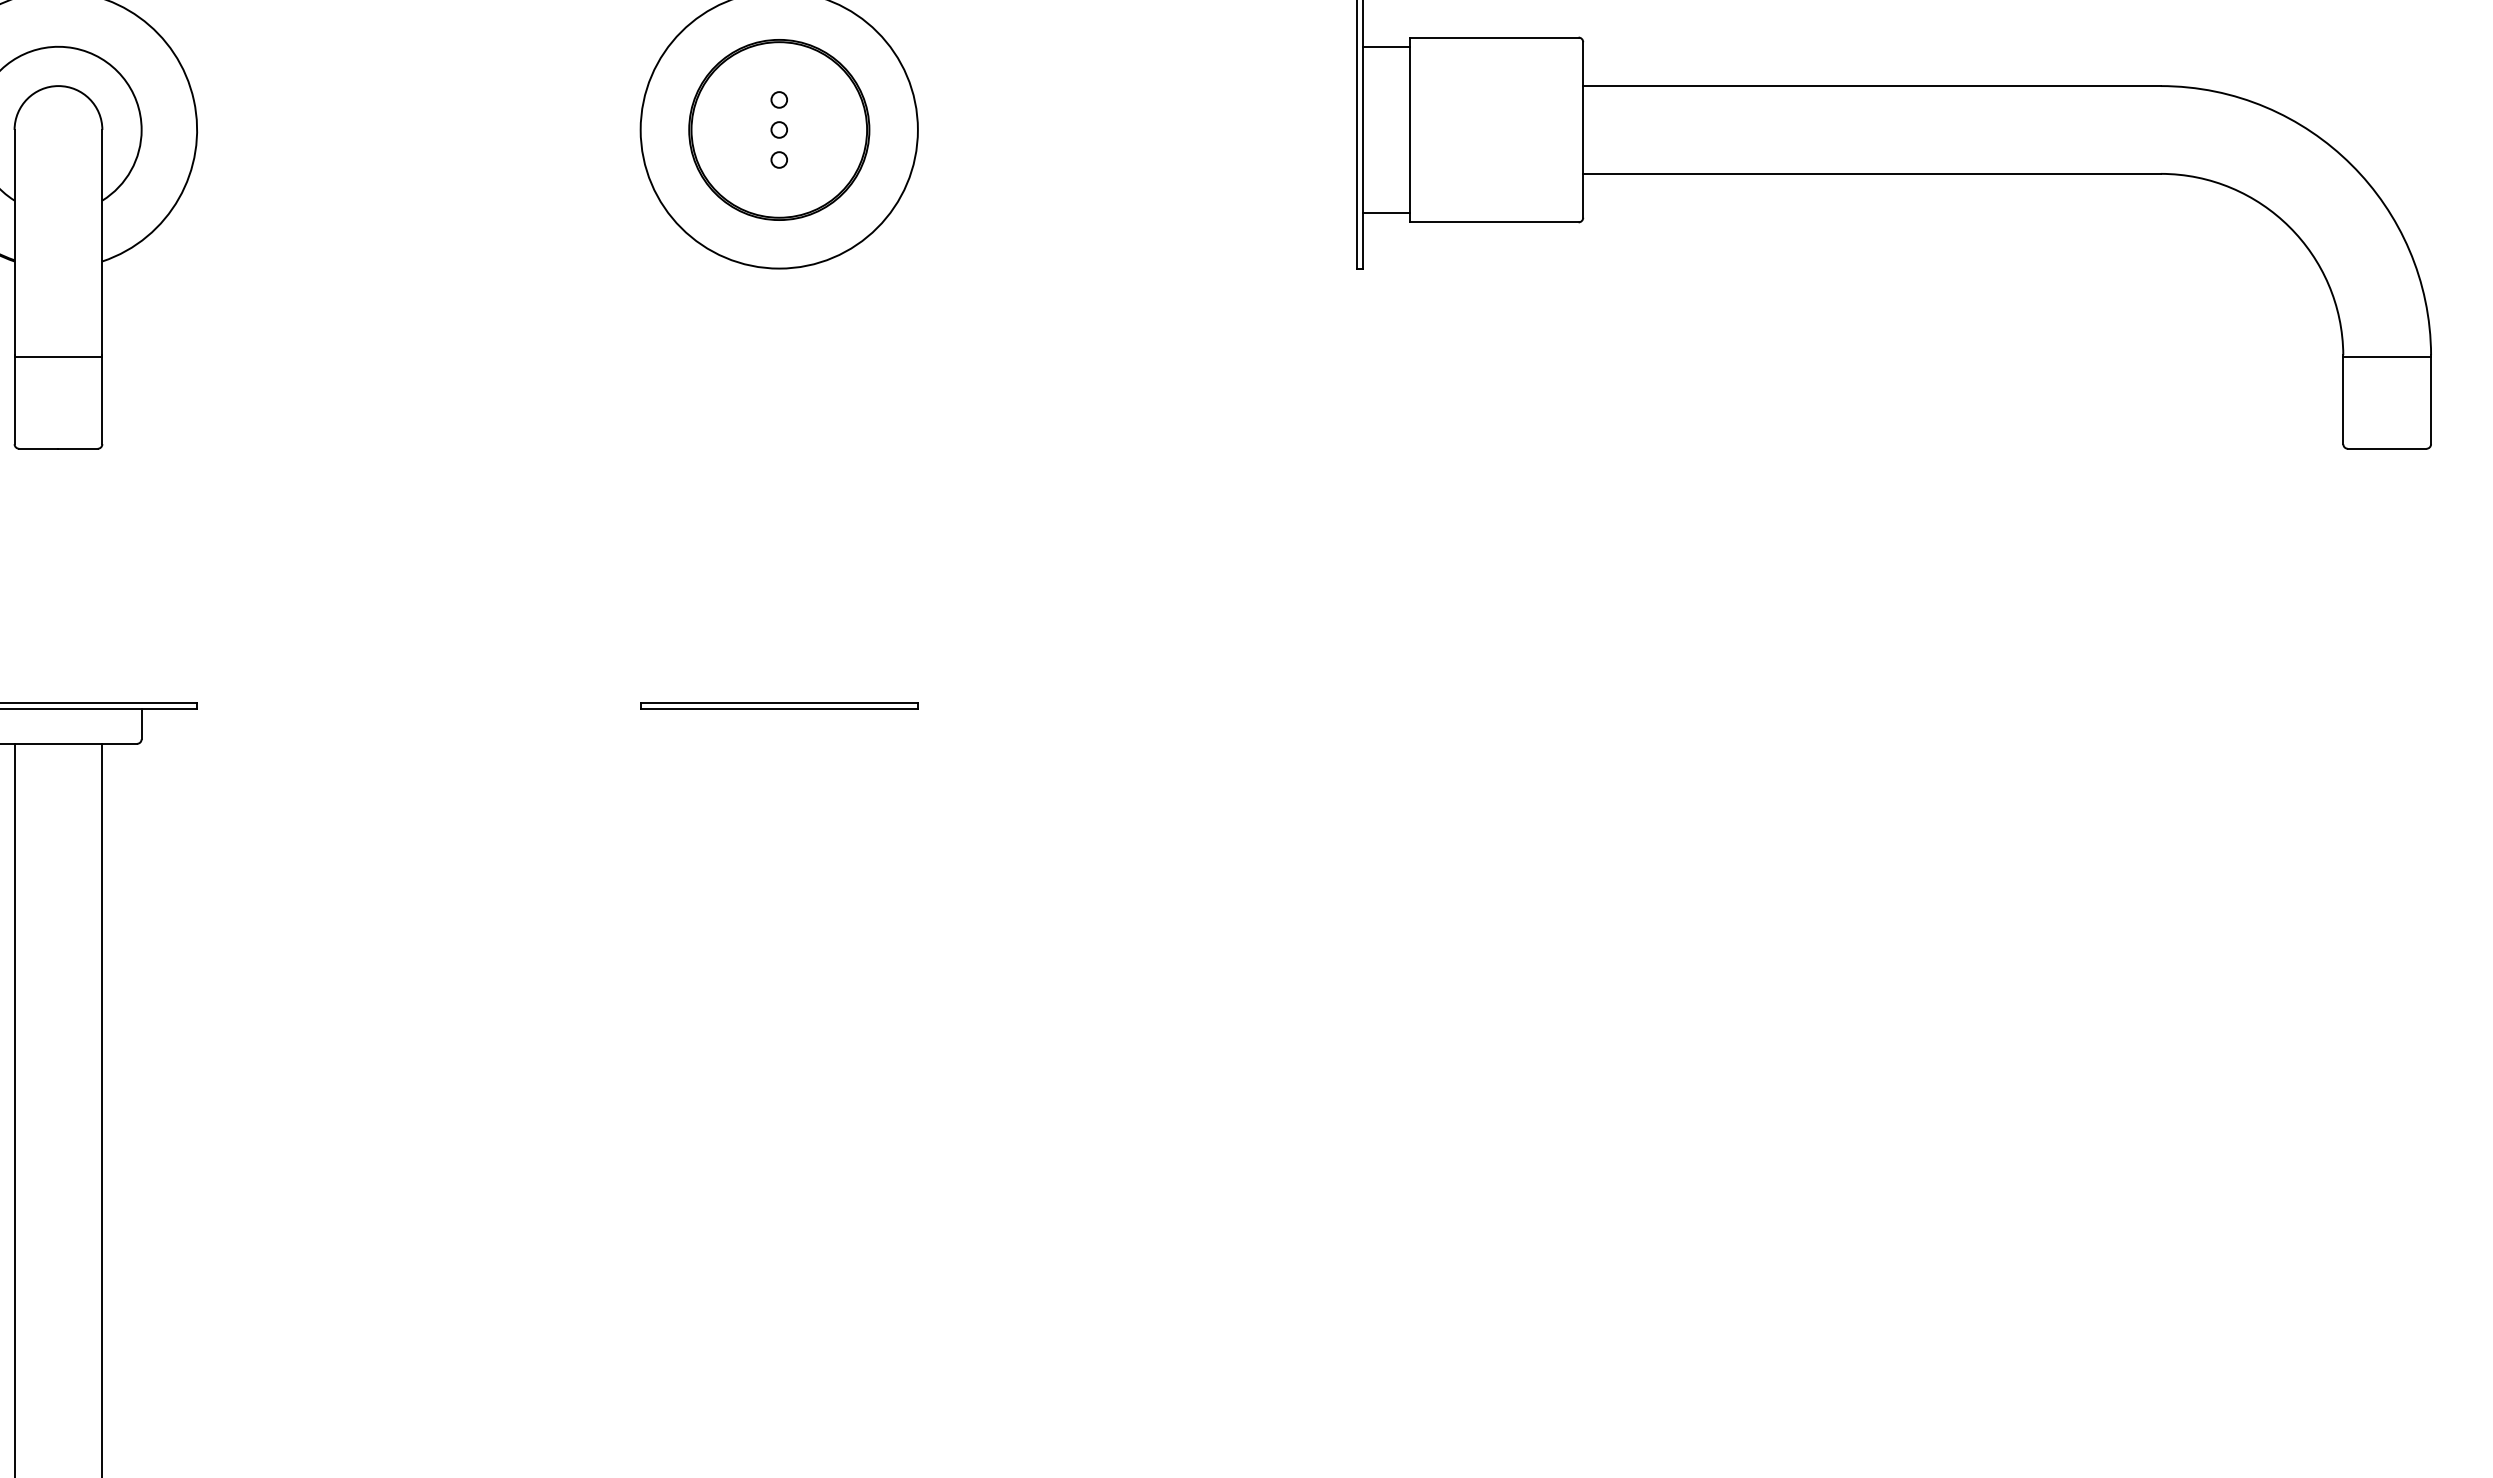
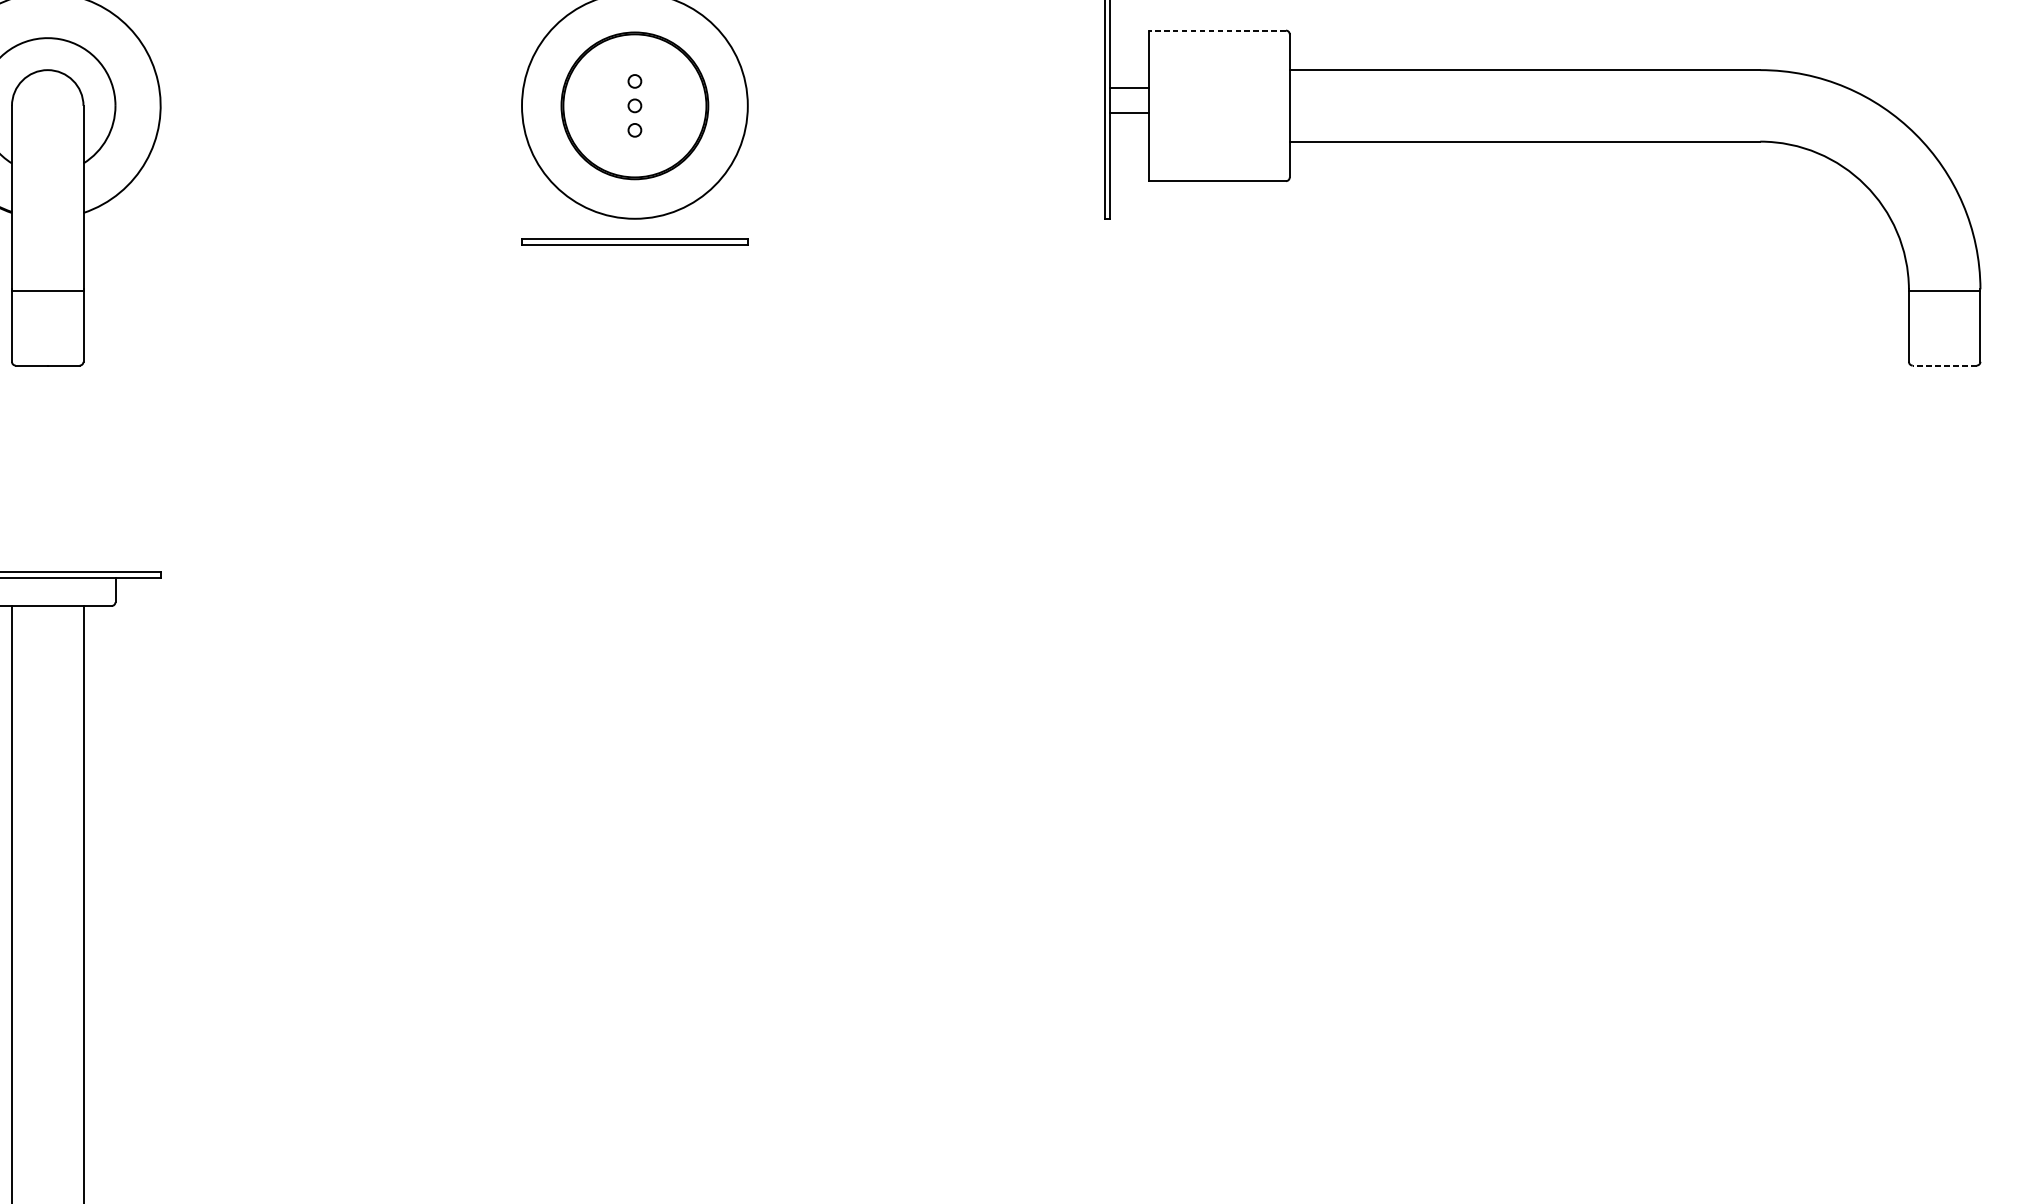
line: (1493, 37) -> (1216, 30), solid -> dashed
line: (1385, 46) -> (1128, 87), moved
line: (1385, 213) -> (1128, 113), moved
line: (2386, 448) -> (1944, 365), solid -> dashed
part: (779, 705) -> (635, 241), moved

